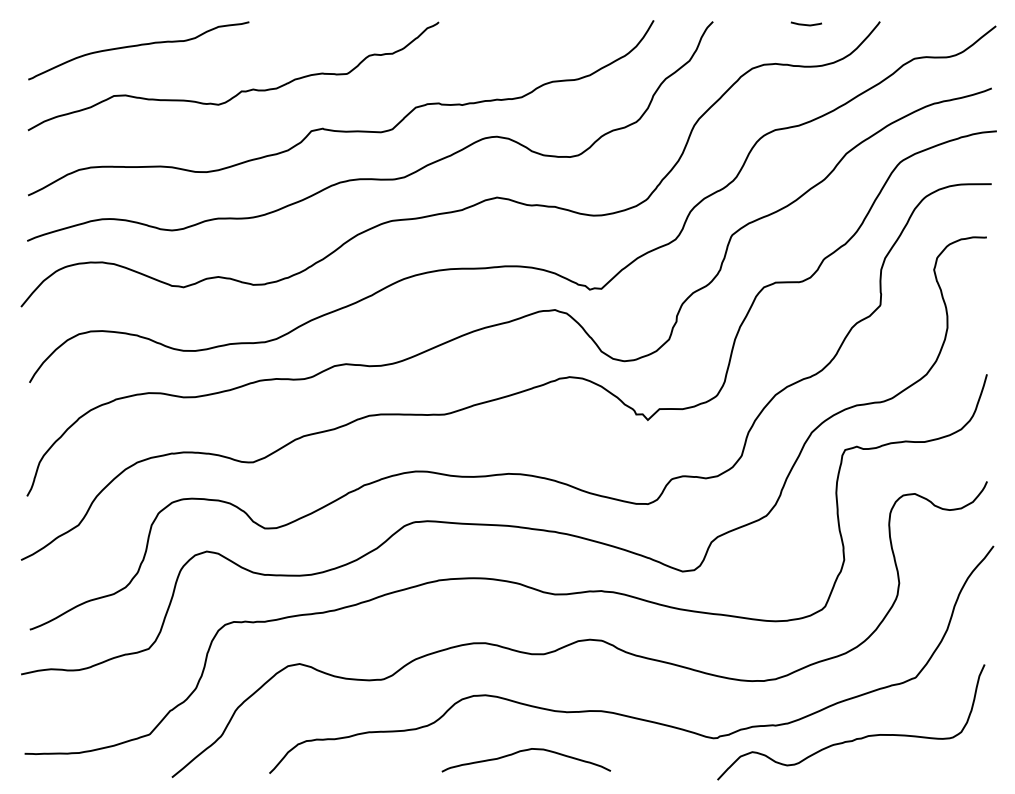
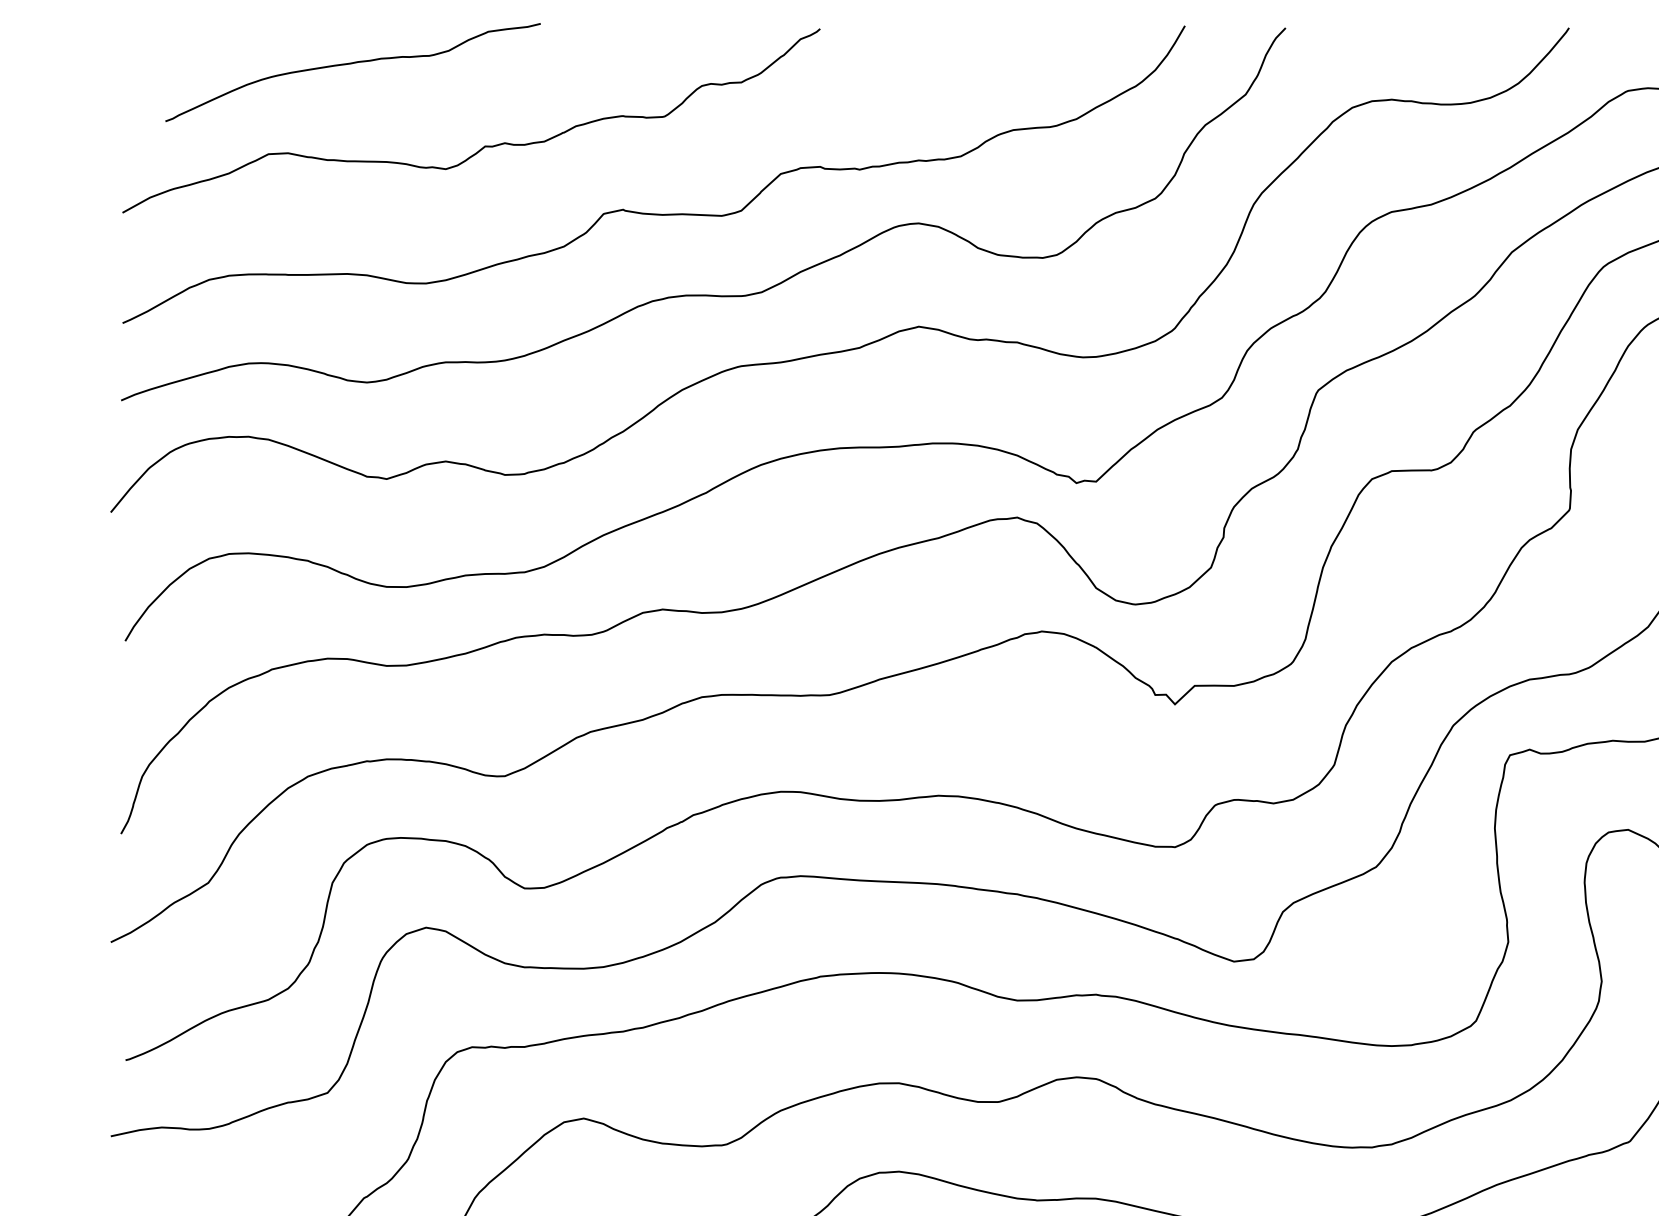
curve: (805, 24) -> (1442, 32), removed
curve: (138, 46) -> (352, 65), moved

